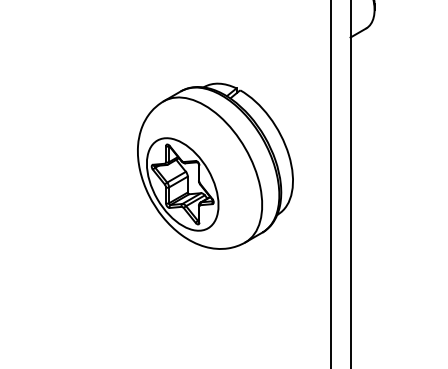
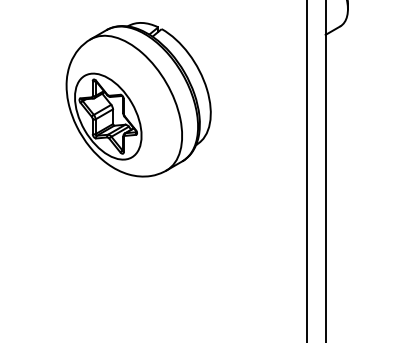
part: (215, 165) -> (138, 98), moved

